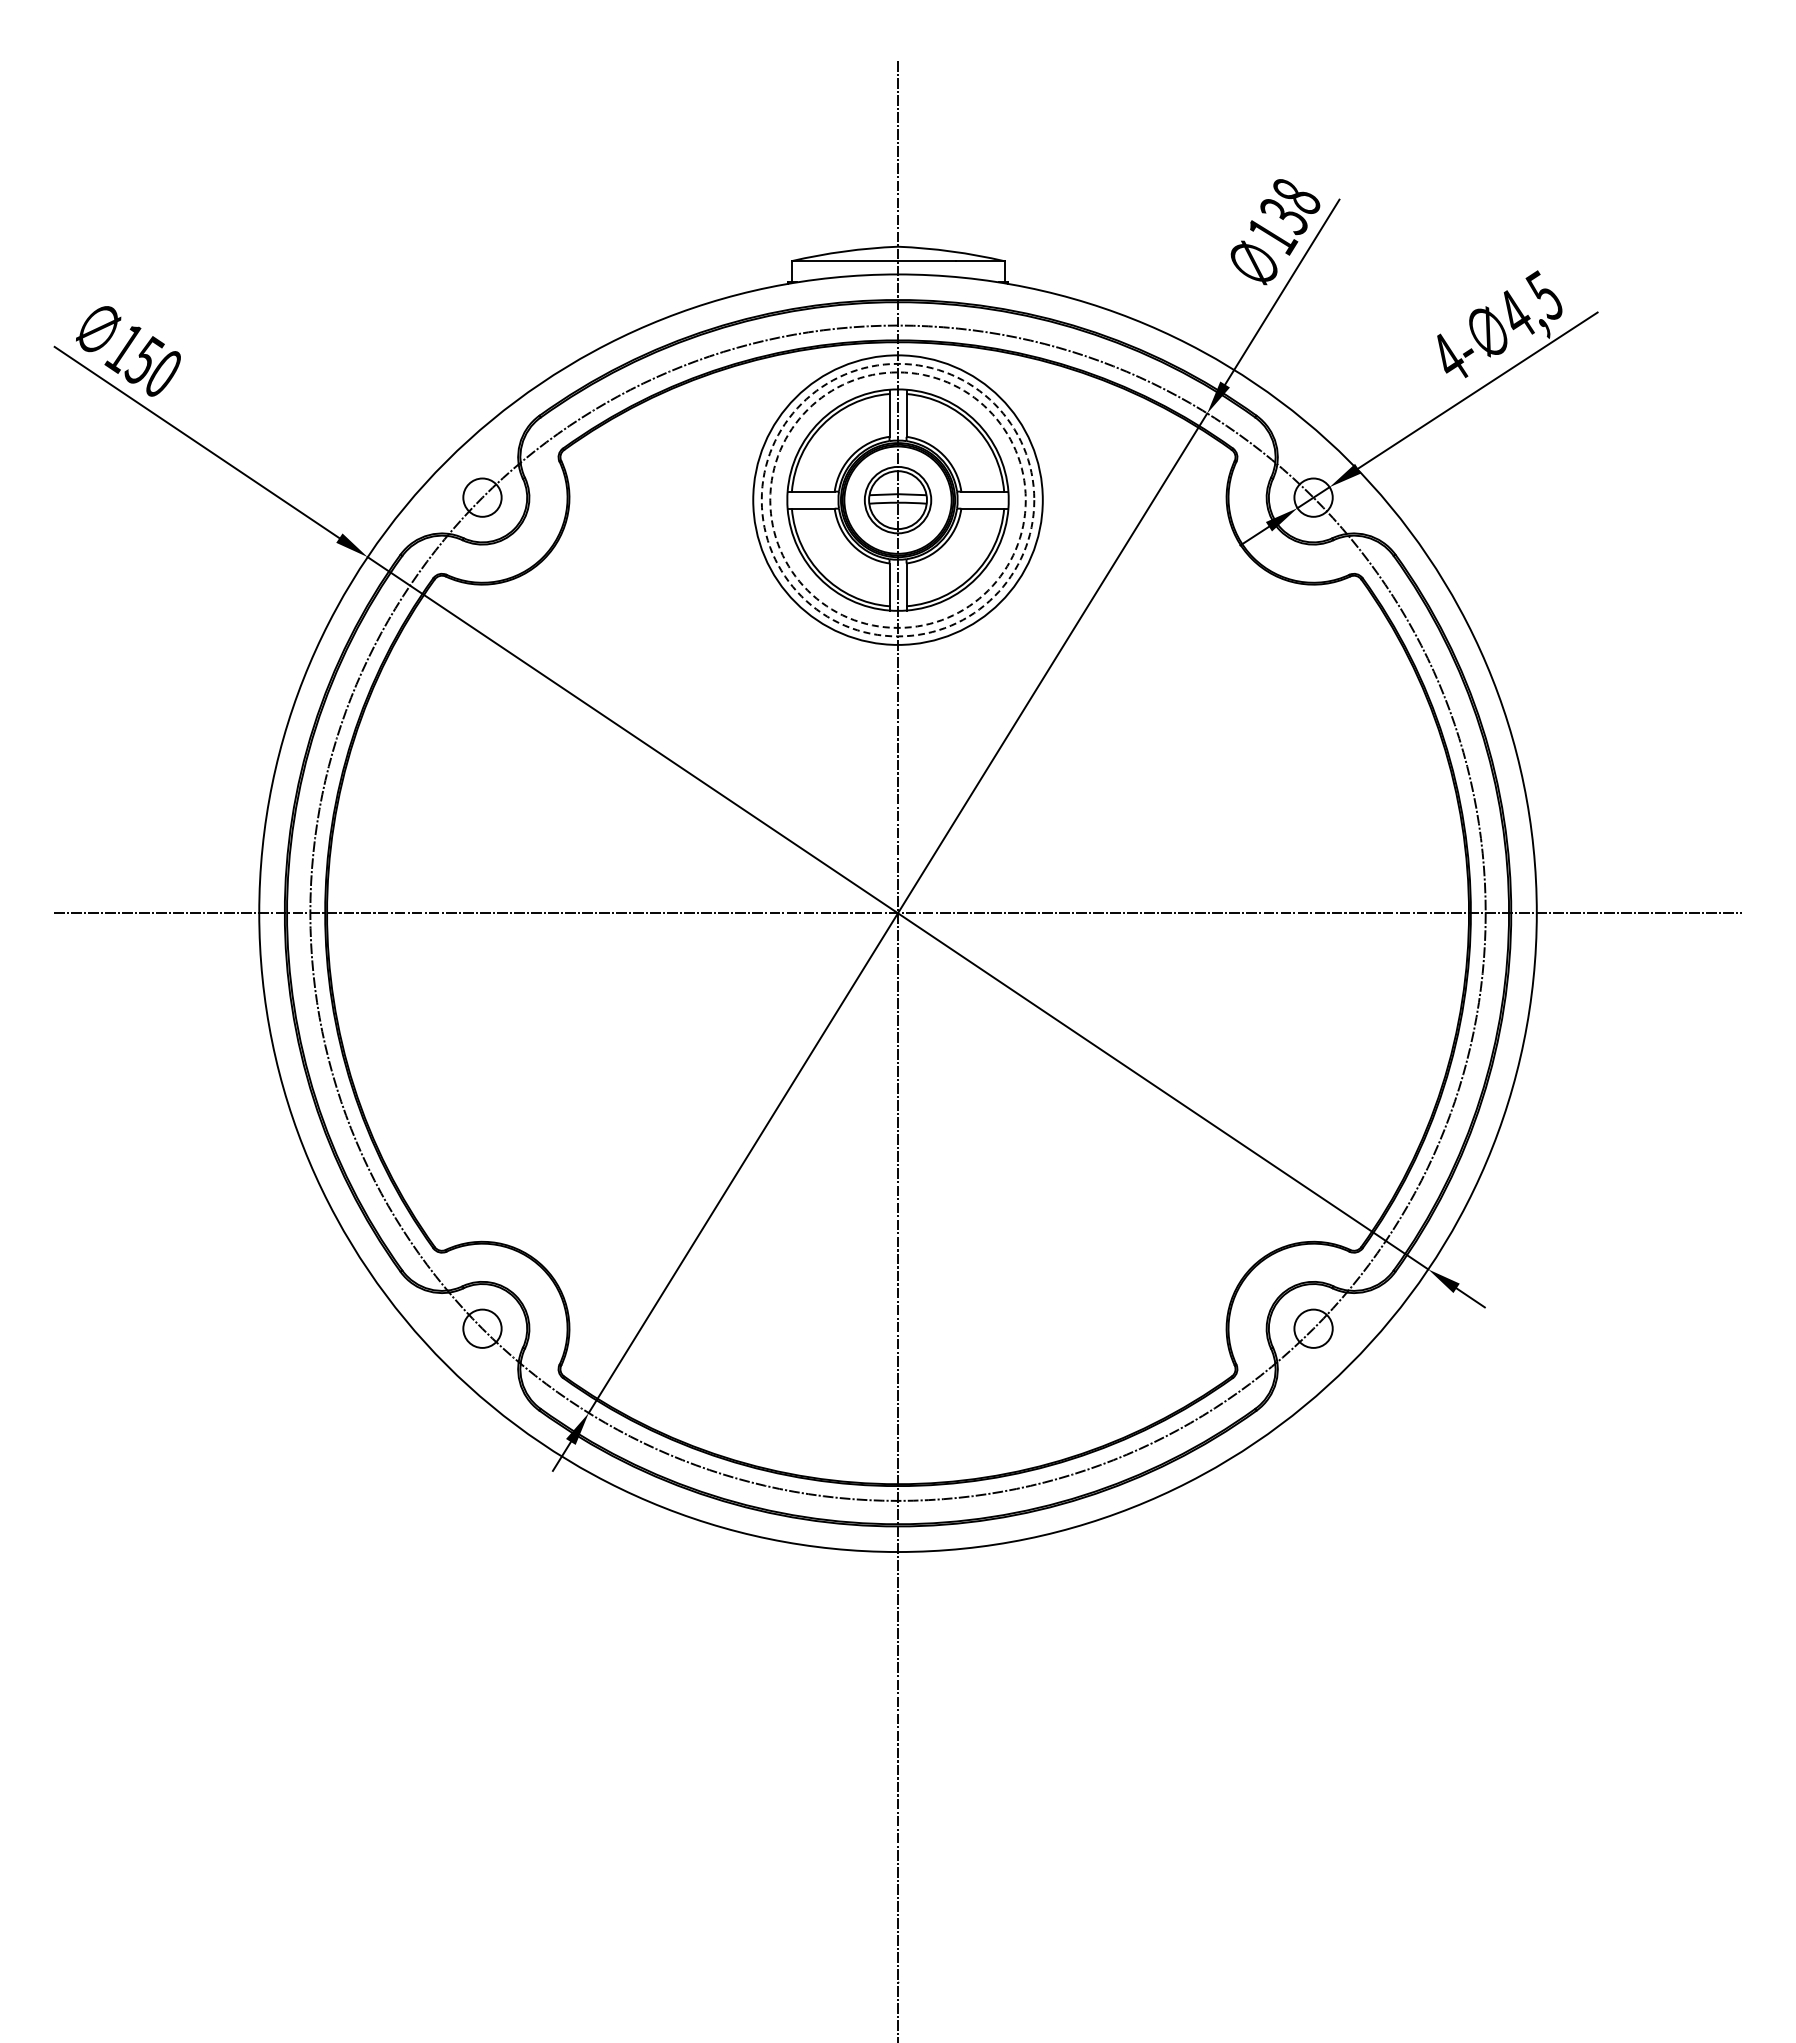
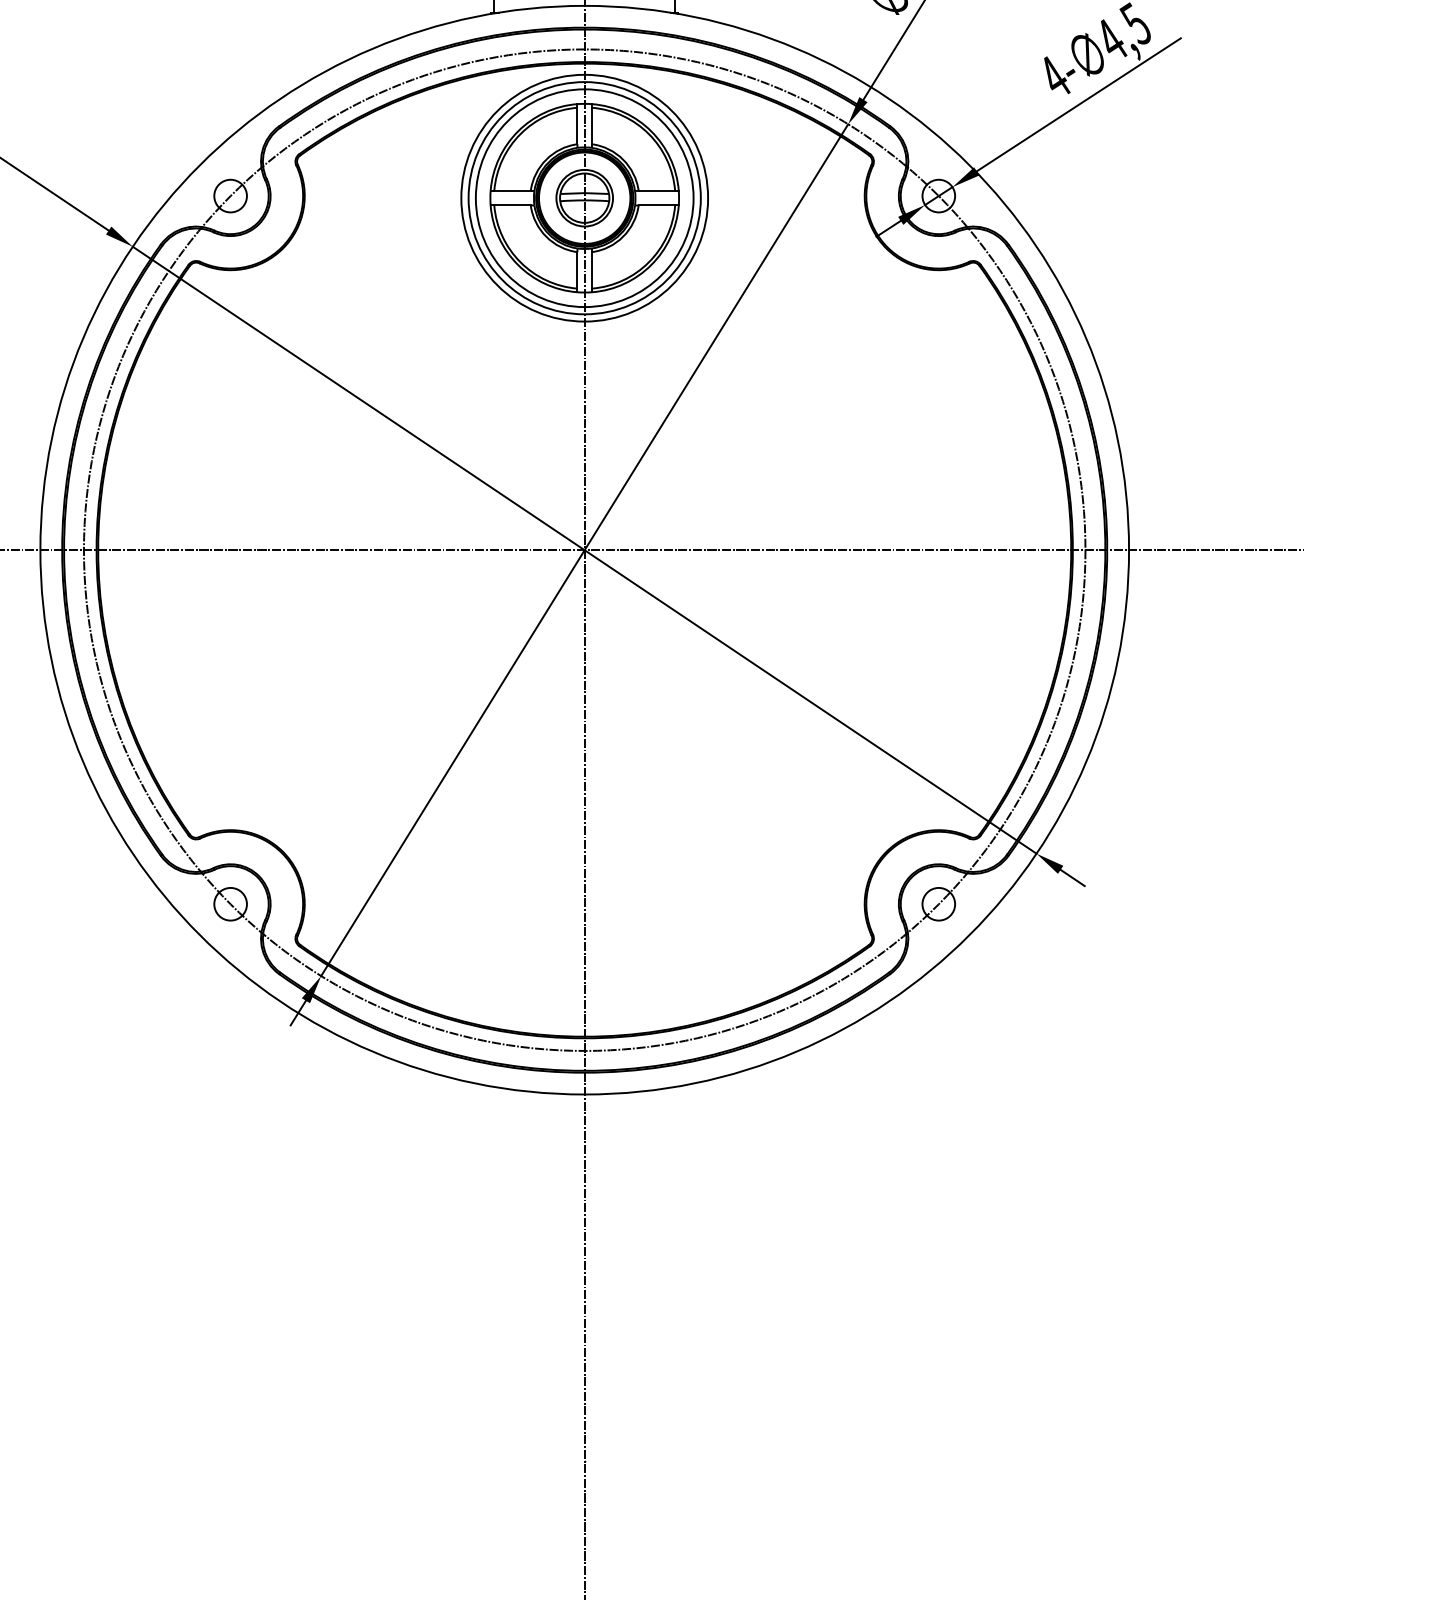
circle: (897, 499) -> (584, 197), dashed -> solid
circle: (897, 499) -> (584, 197), dashed -> solid

